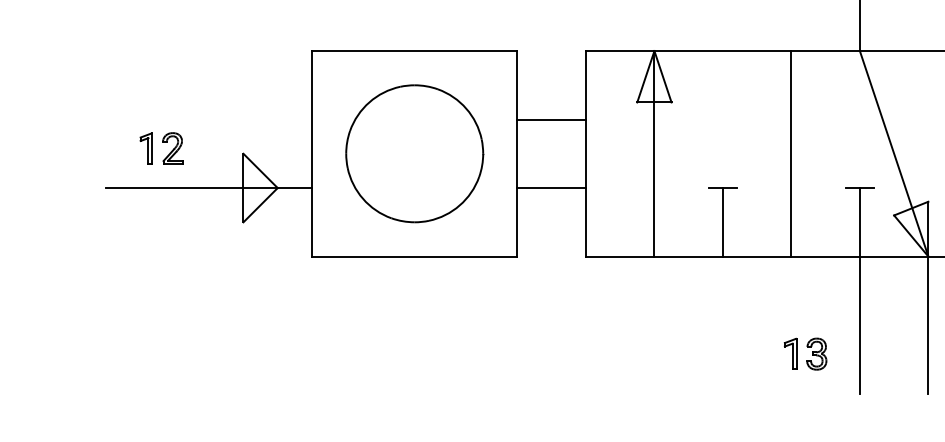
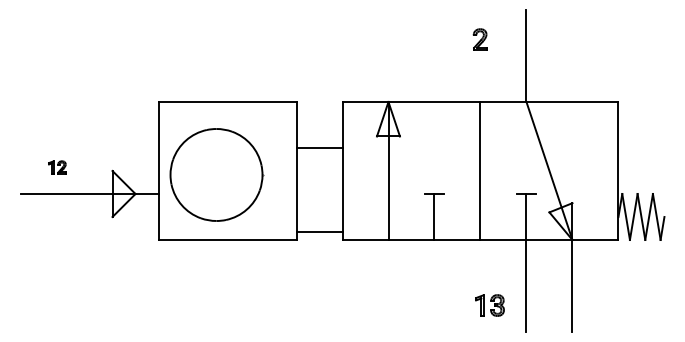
part: (161, 148) -> (57, 167), size x0.6
part: (414, 153) -> (216, 174), moved
line: (551, 188) -> (319, 232), moved

